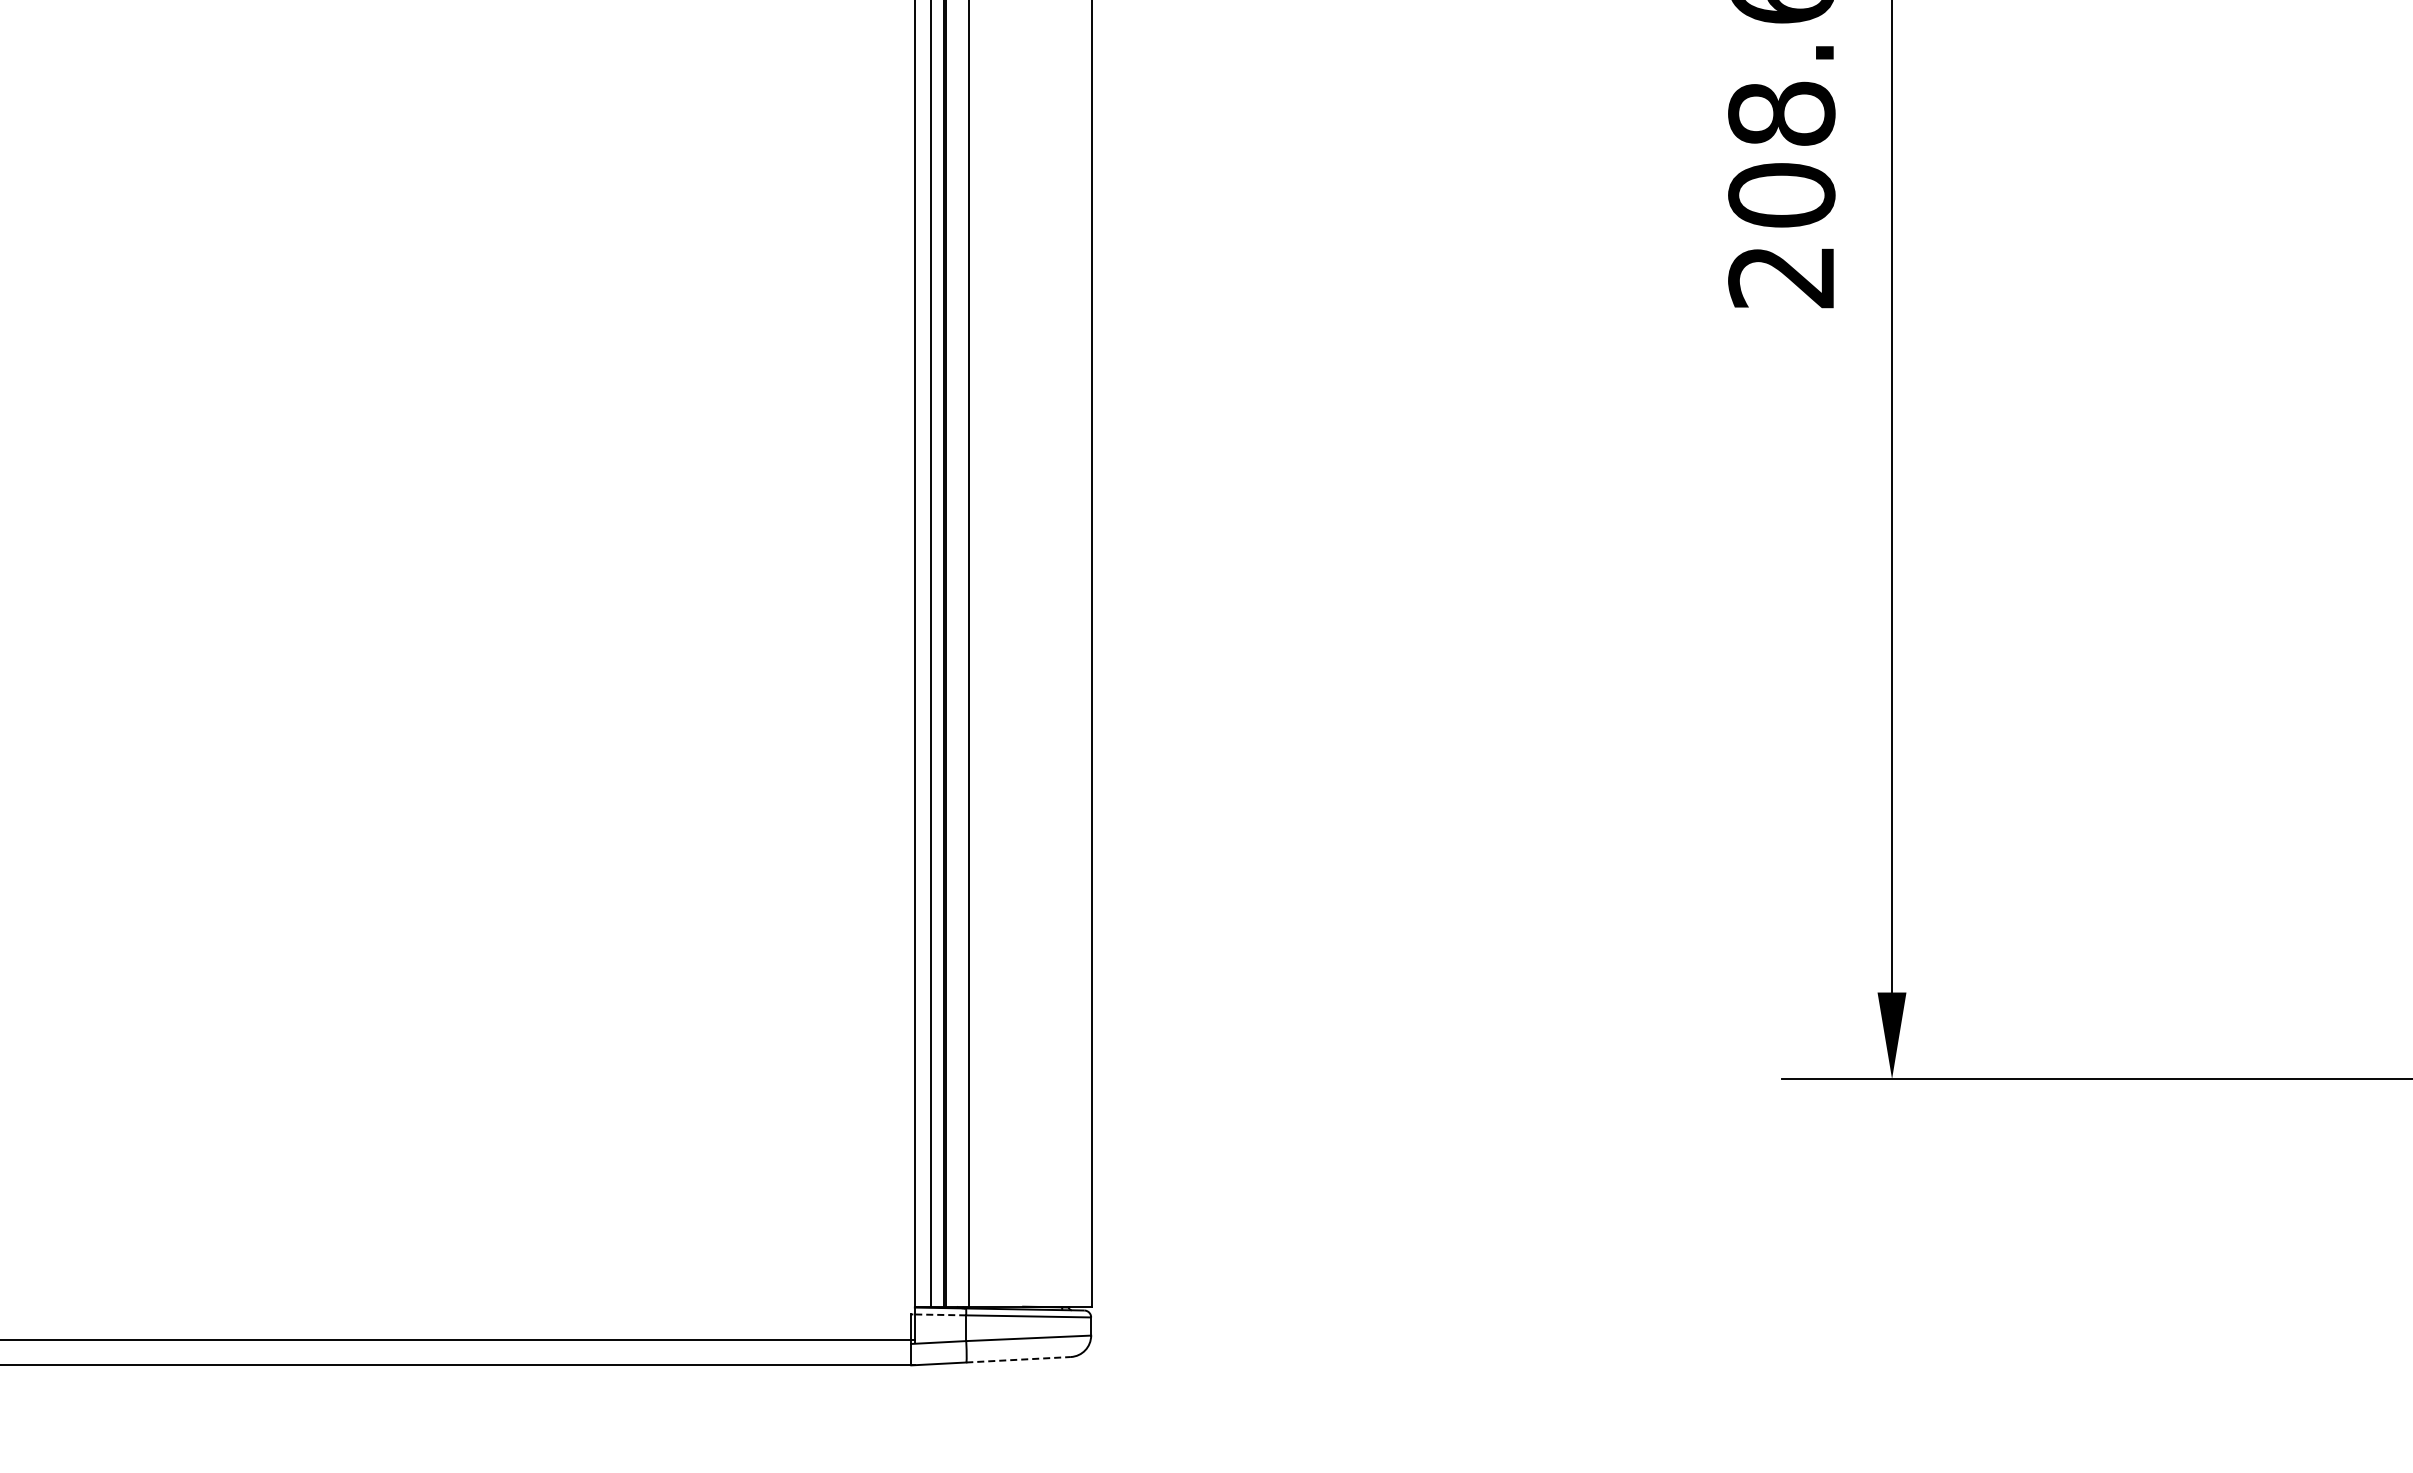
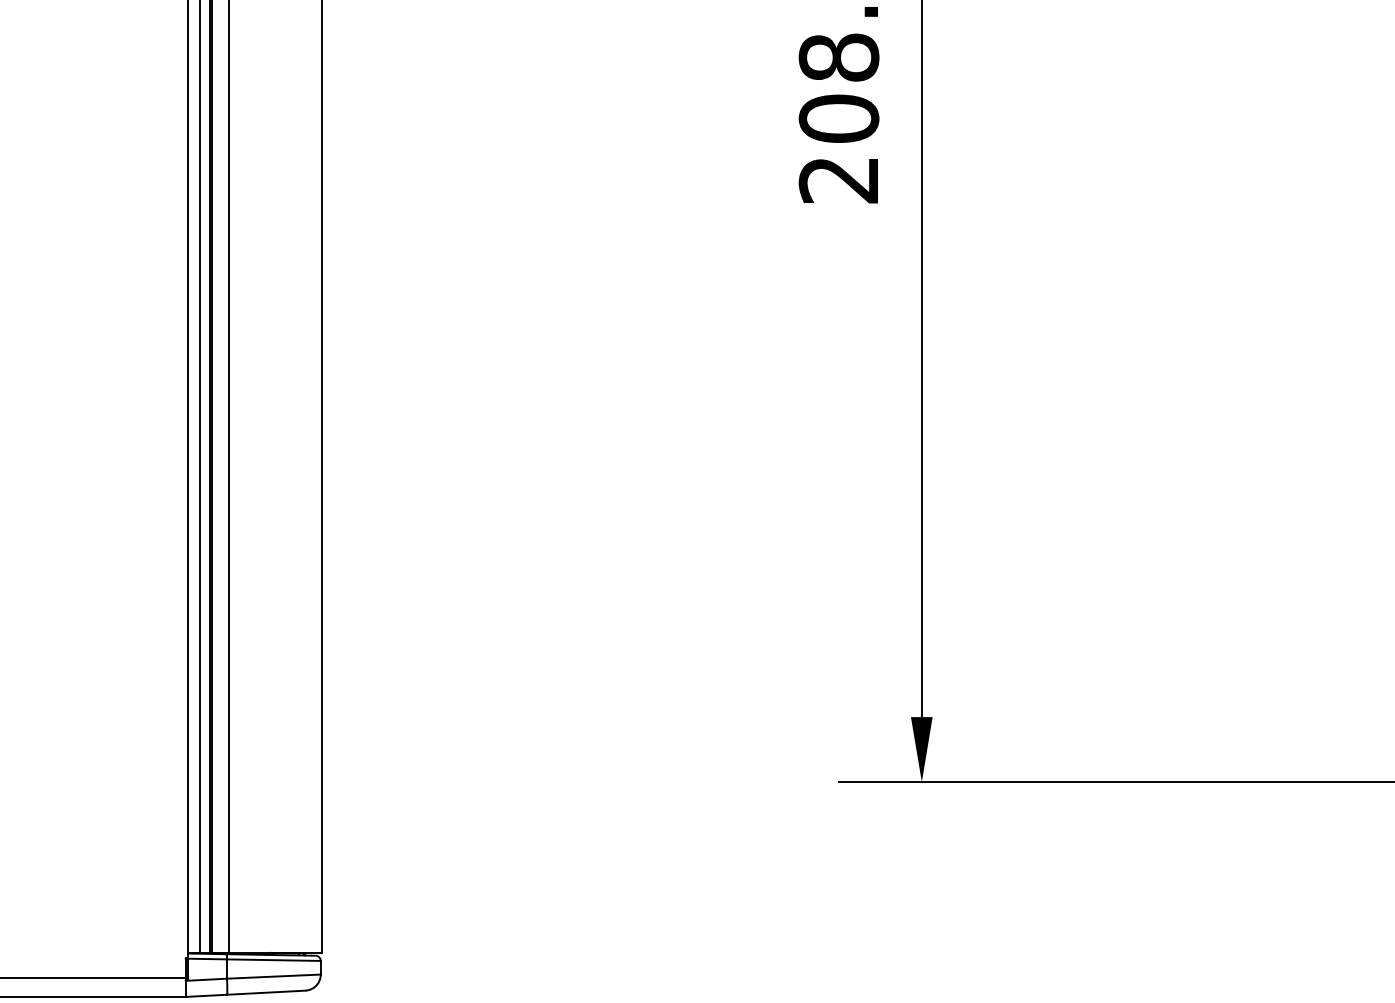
line: (940, 1314) -> (207, 958), dashed -> solid
line: (1019, 1359) -> (266, 992), dashed -> solid

